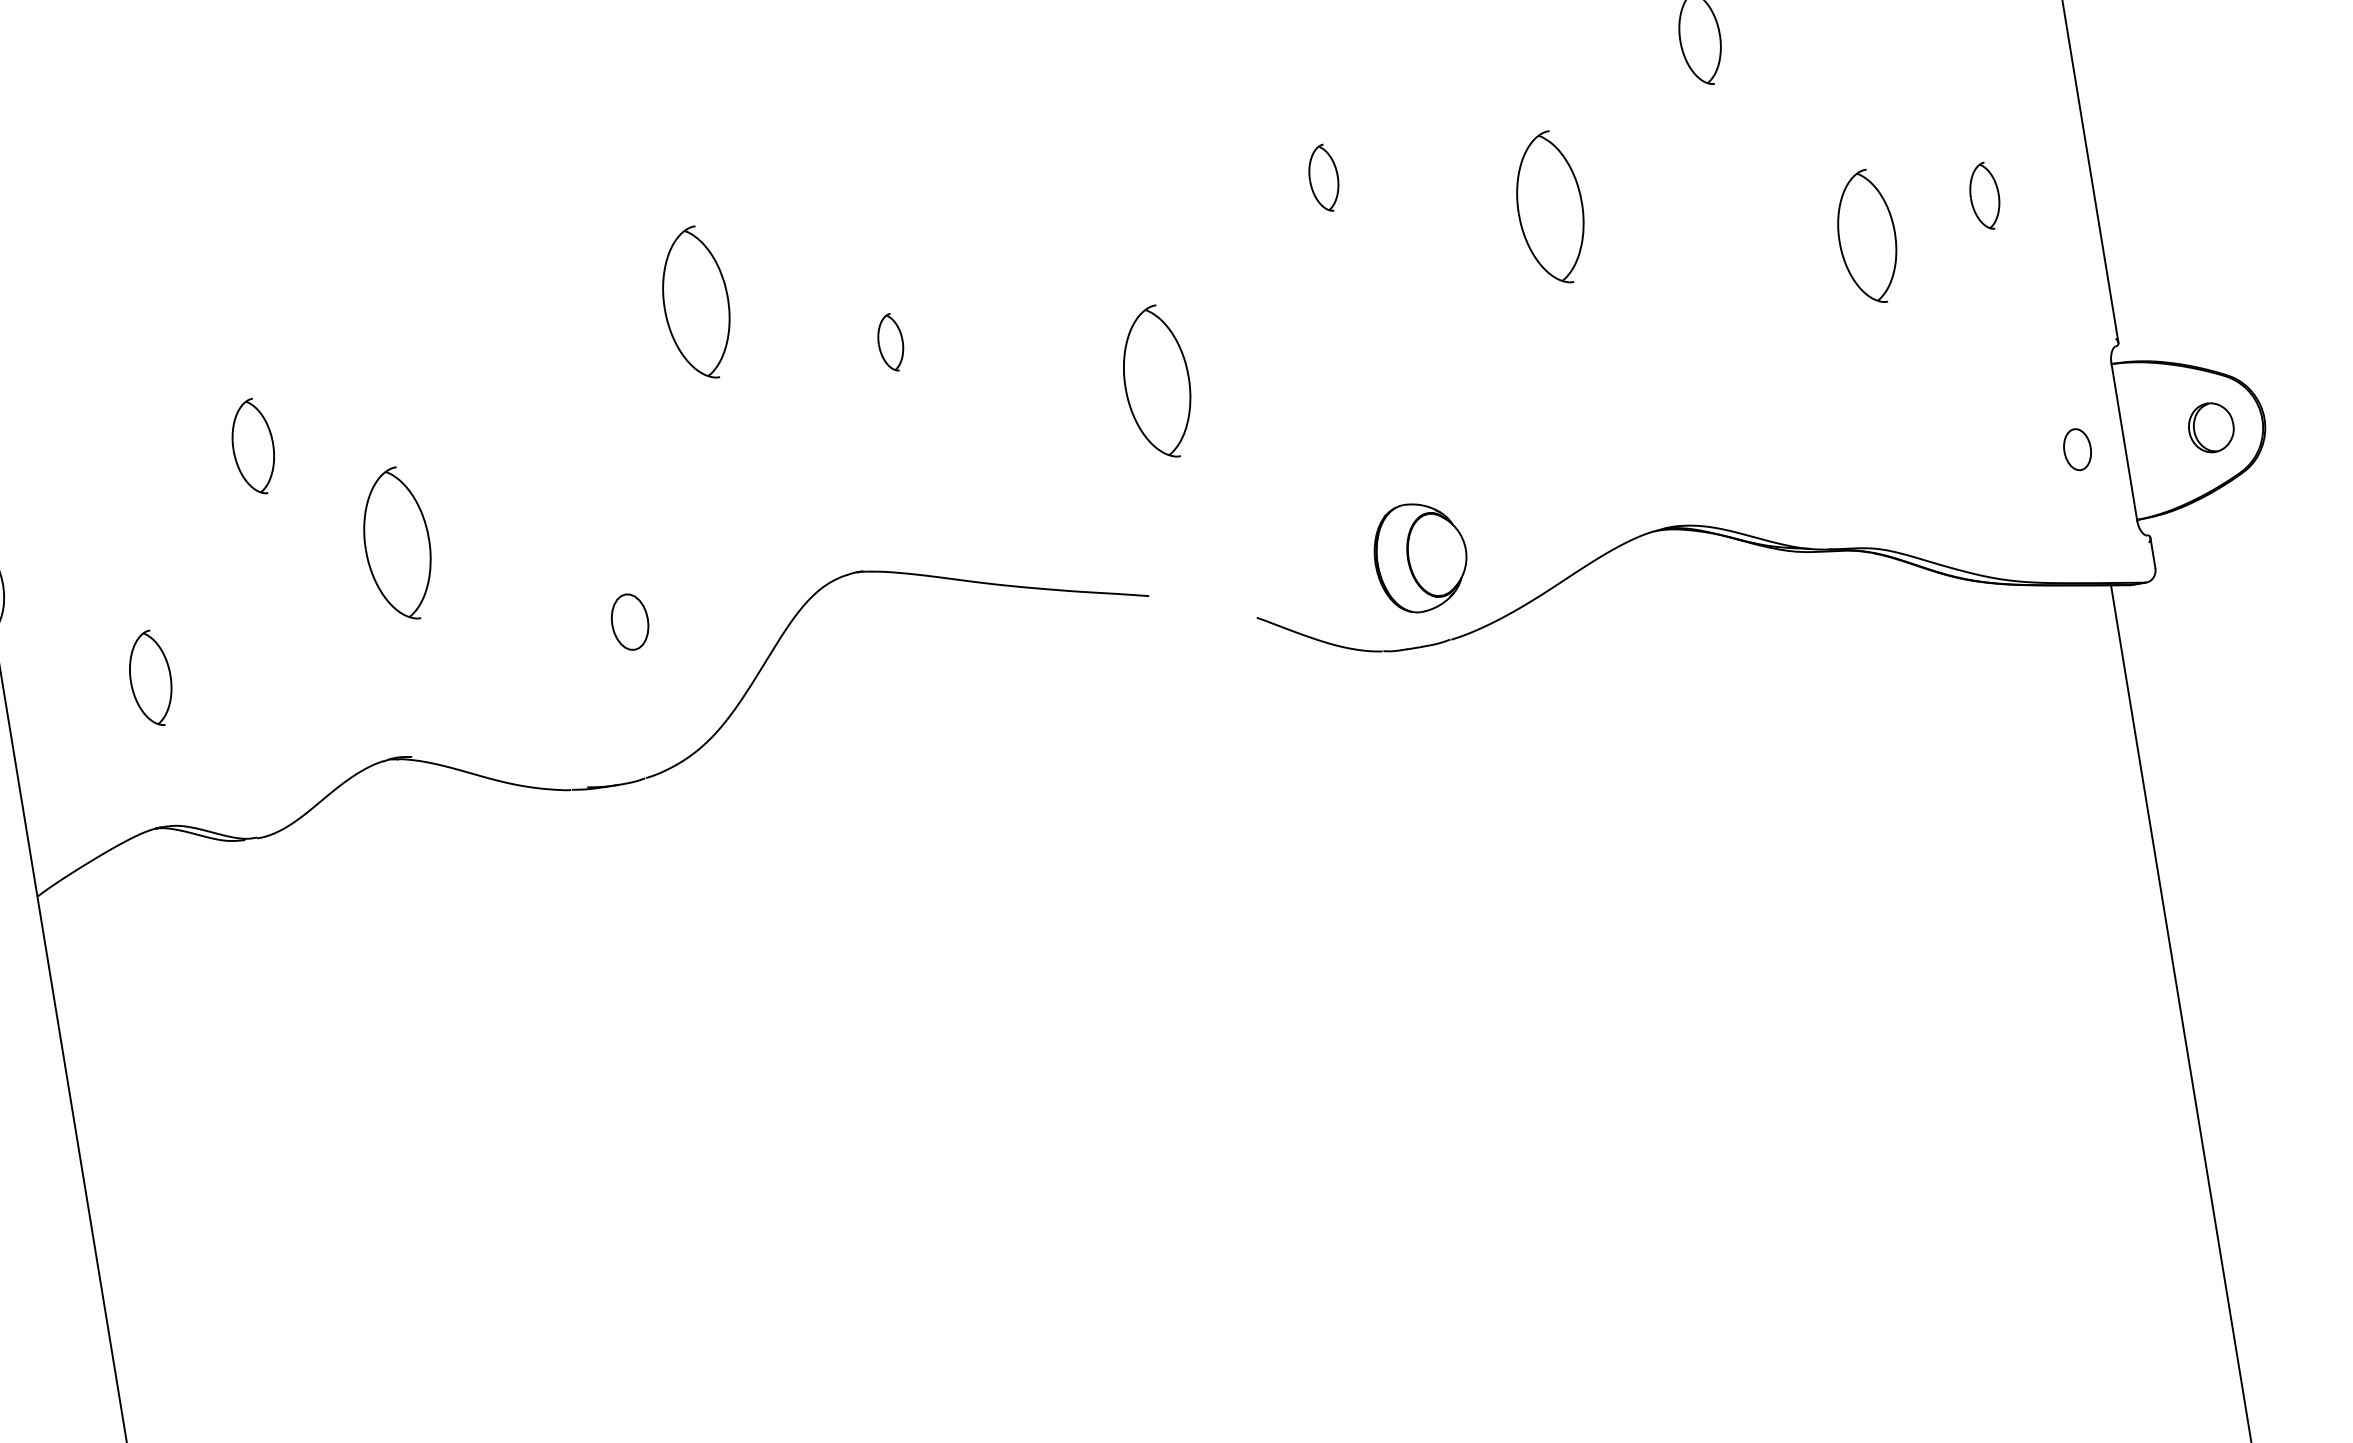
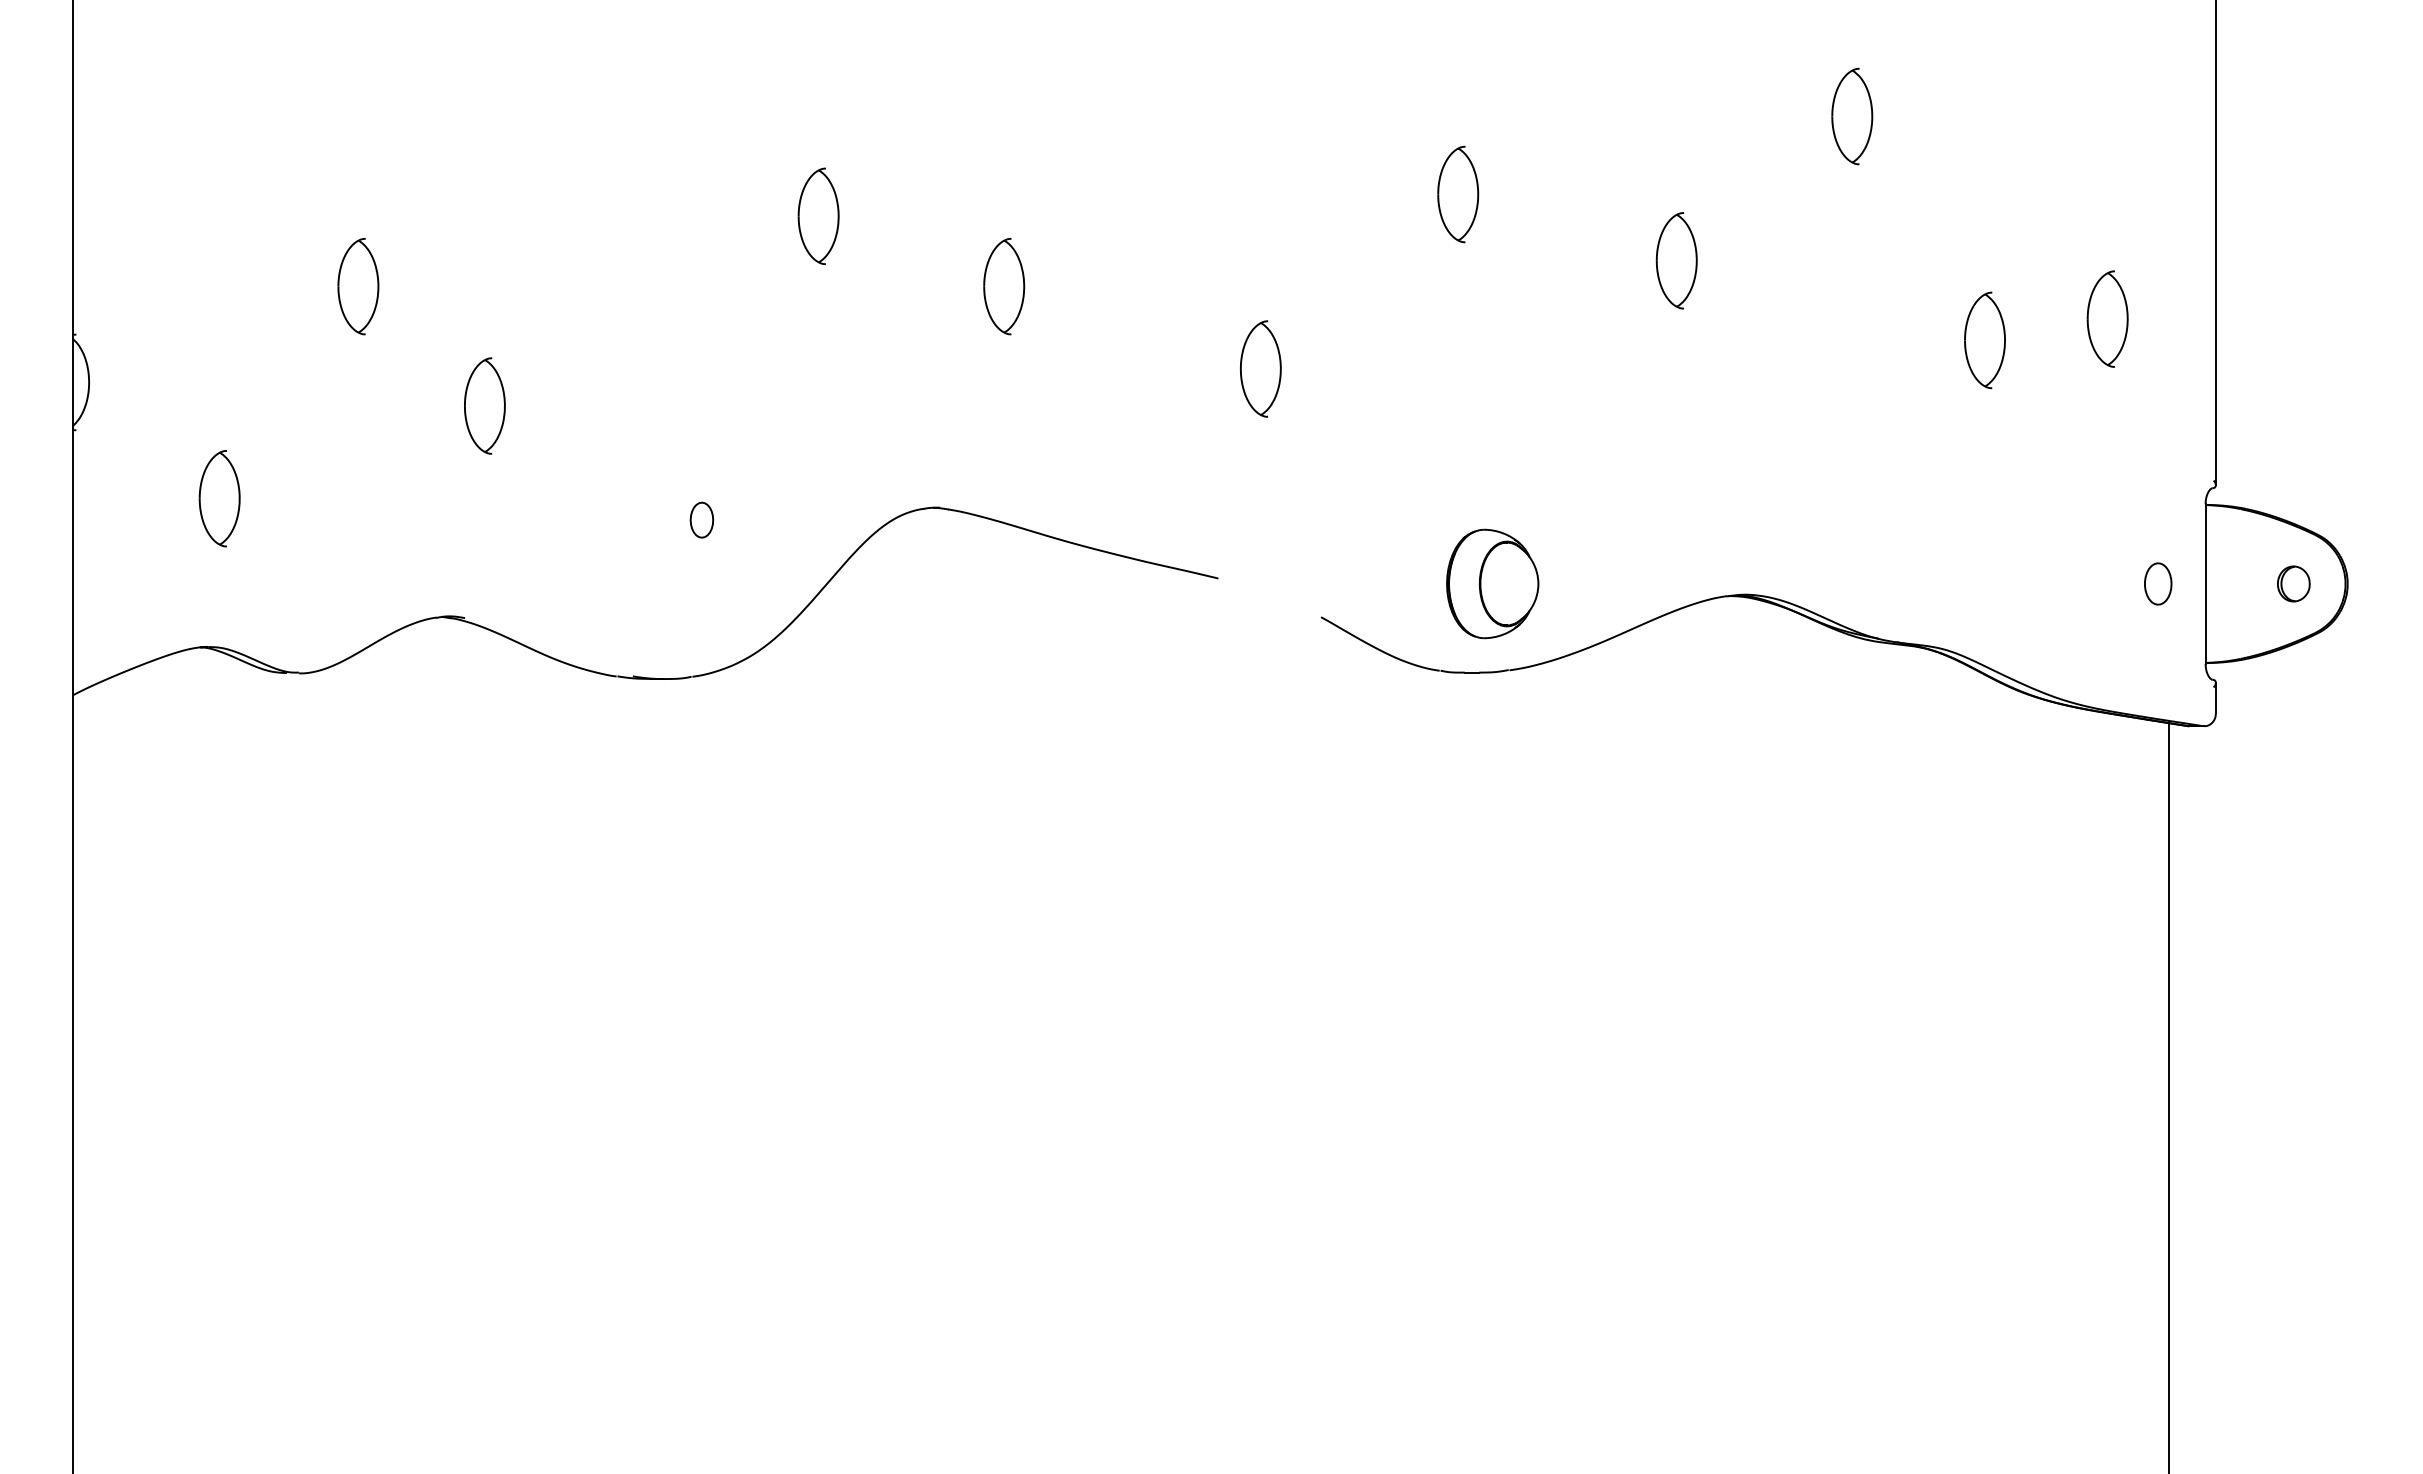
part: (1324, 178) -> (1458, 194), size x1.43
part: (1984, 195) -> (2107, 318), size x1.43
part: (1549, 208) -> (1676, 260), size x0.62
part: (1866, 237) -> (1984, 340), size x0.71
part: (695, 302) -> (818, 215), size x0.62
part: (890, 342) -> (1004, 286), size x1.67
part: (1156, 382) -> (1260, 368), size x0.62
part: (2210, 427) -> (2293, 583), size x0.71
part: (397, 544) -> (484, 405), size x0.62
part: (629, 621) -> (701, 519), size x0.62

